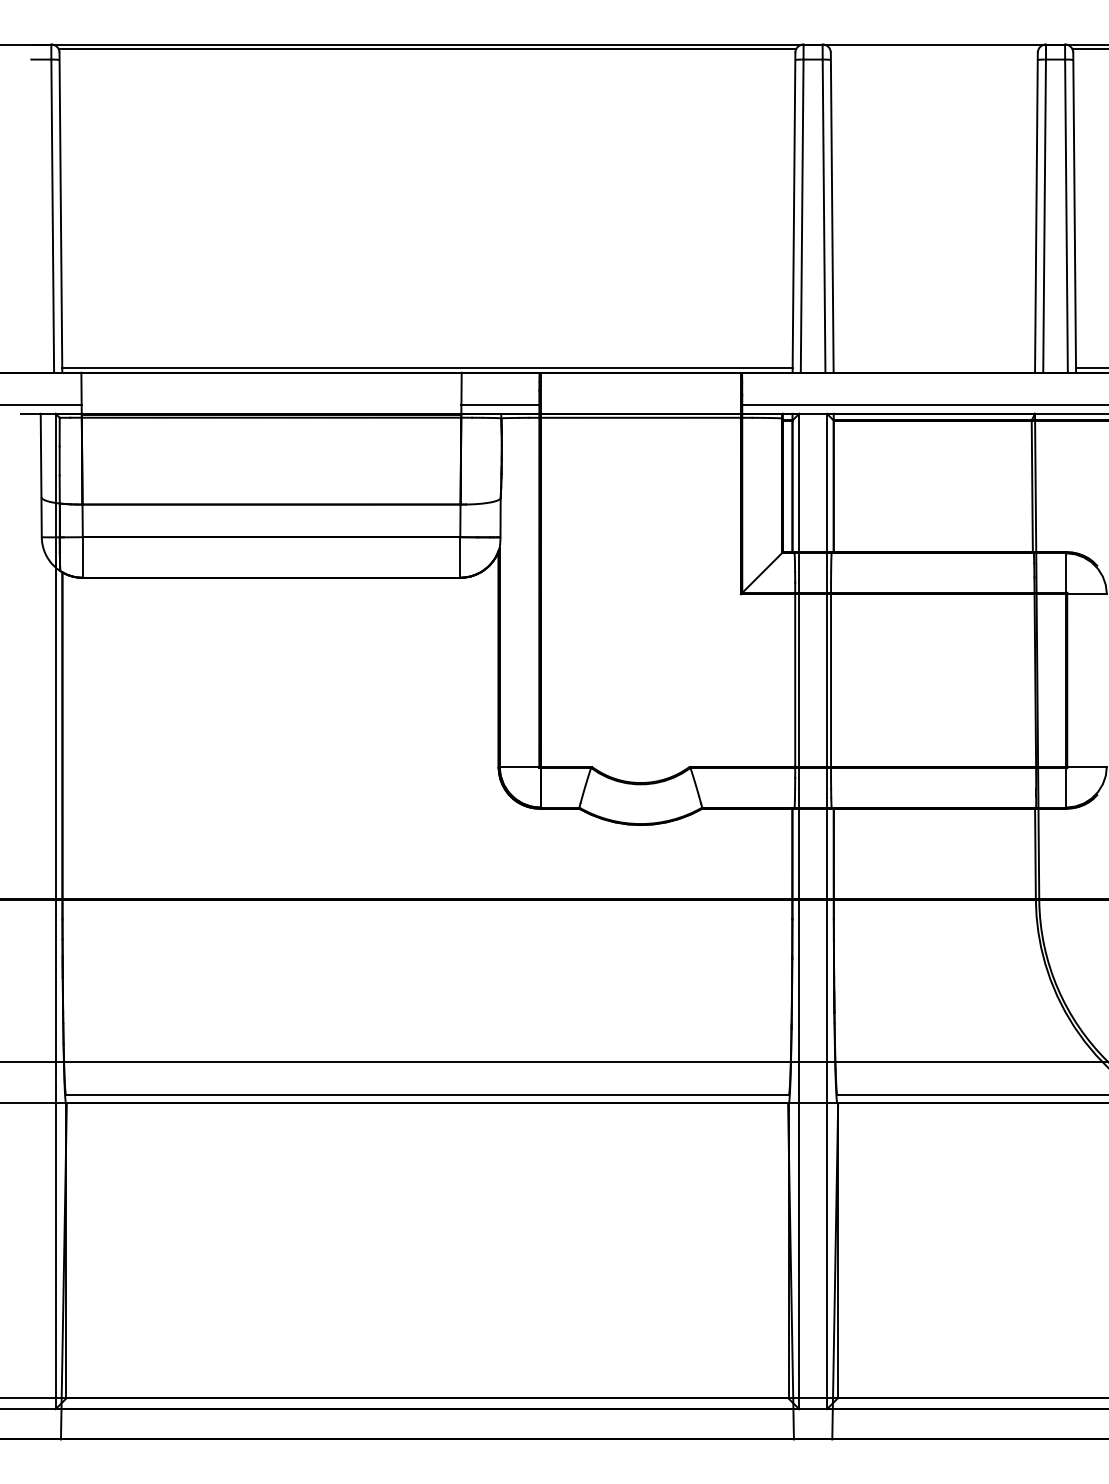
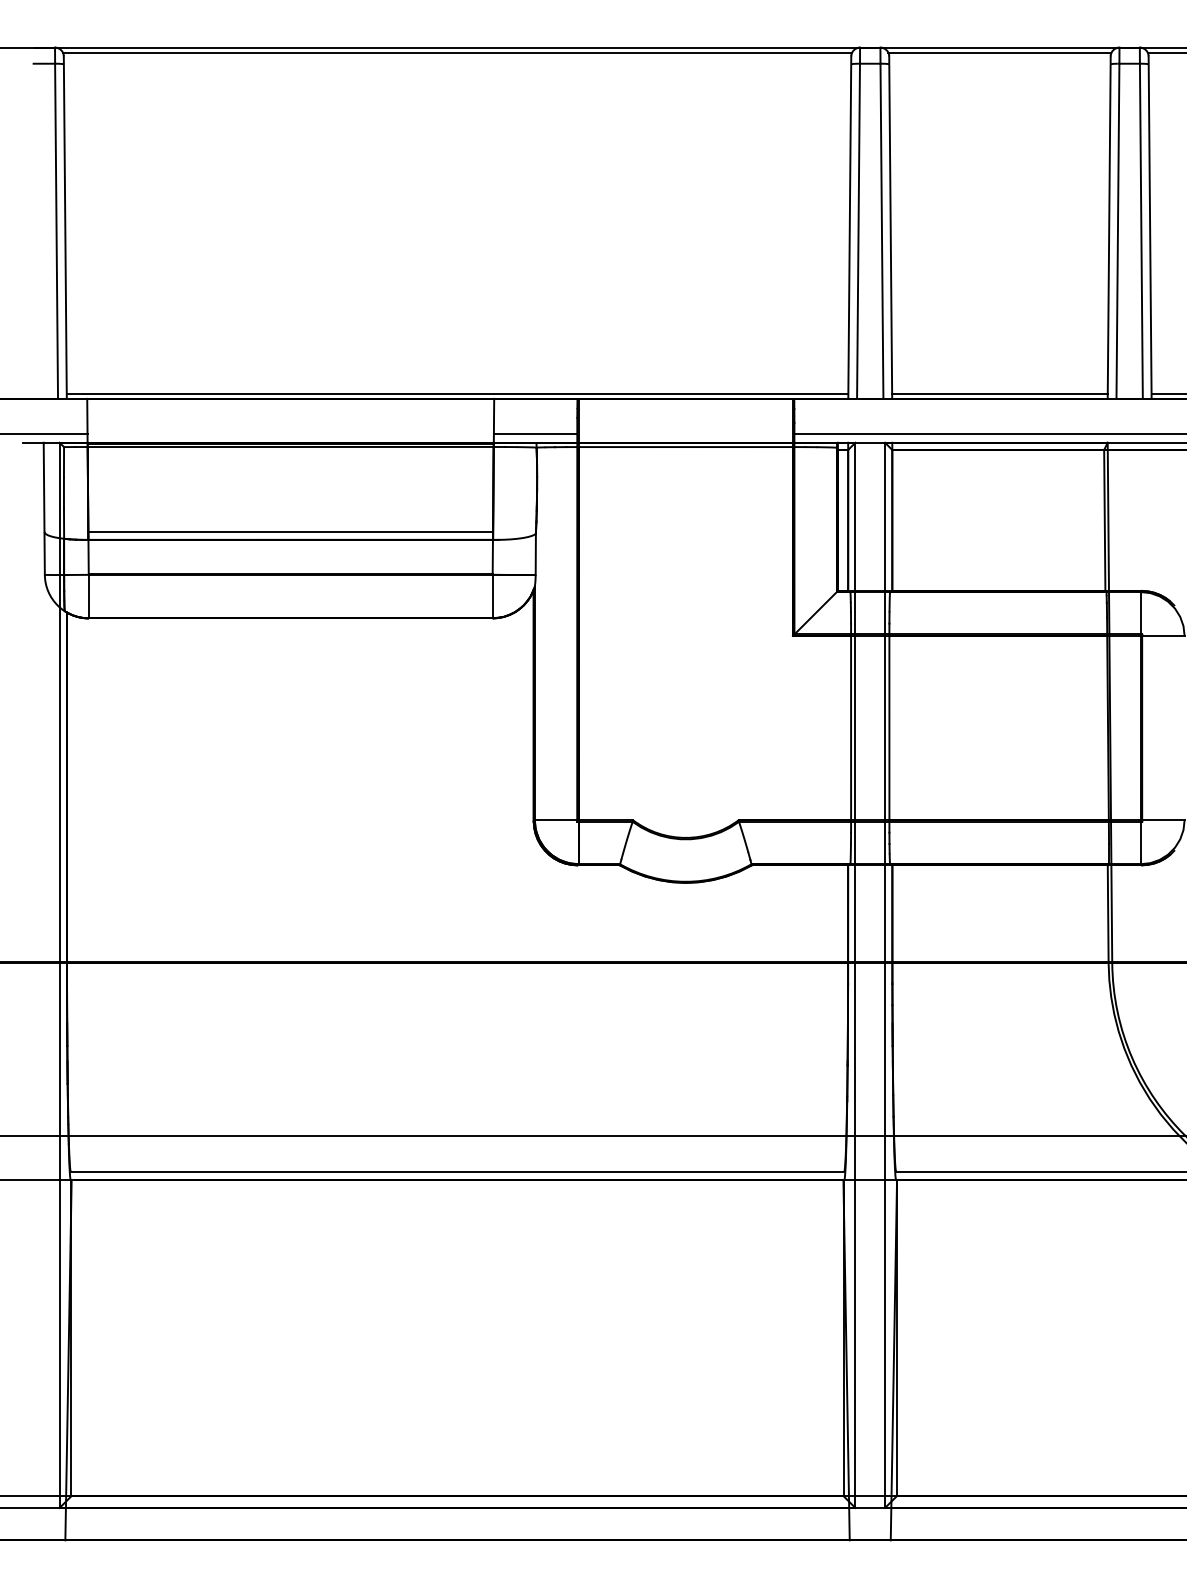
line: (933, 49) -> (999, 52), added
line: (933, 367) -> (999, 393), added
line: (271, 496) -> (290, 531), added

